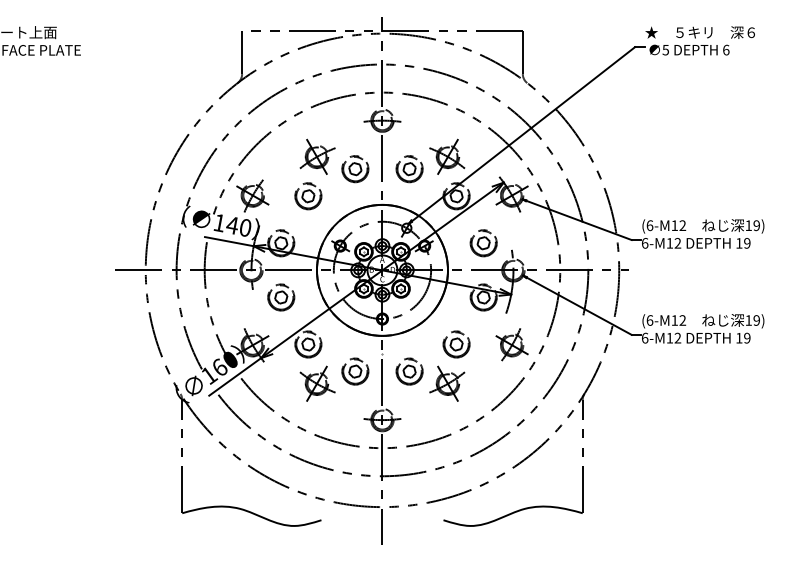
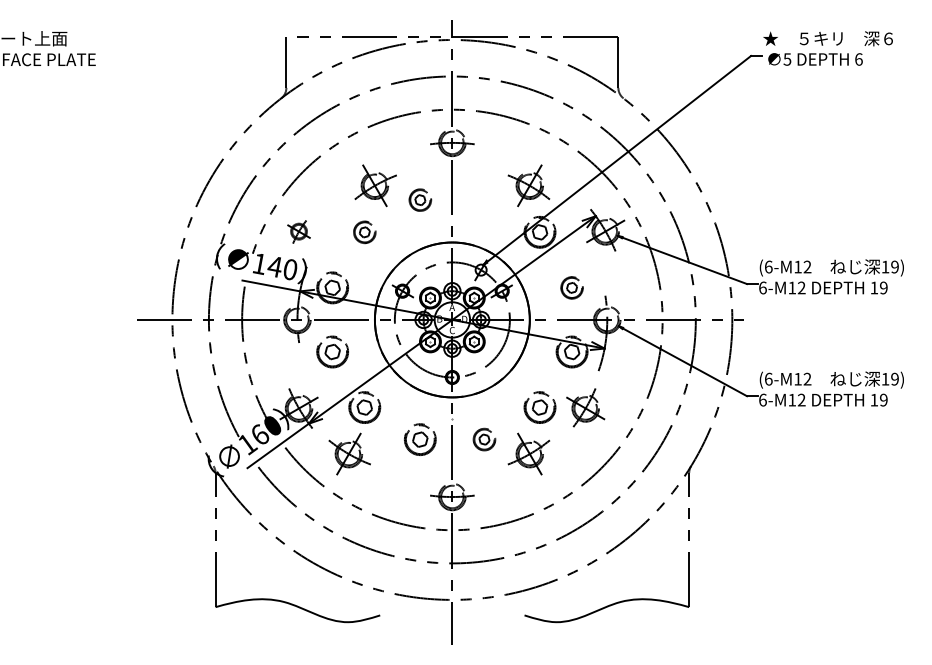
part: (355, 168) -> (420, 199), size x0.7
part: (409, 168) -> (484, 199), removed
part: (252, 195) -> (298, 231), size x0.6
part: (308, 196) -> (364, 232), size x0.7
part: (483, 242) -> (571, 287), size x0.7
part: (511, 344) -> (585, 407), moved
part: (409, 371) -> (484, 439), size x0.7
part: (317, 383) -> (349, 453), moved

